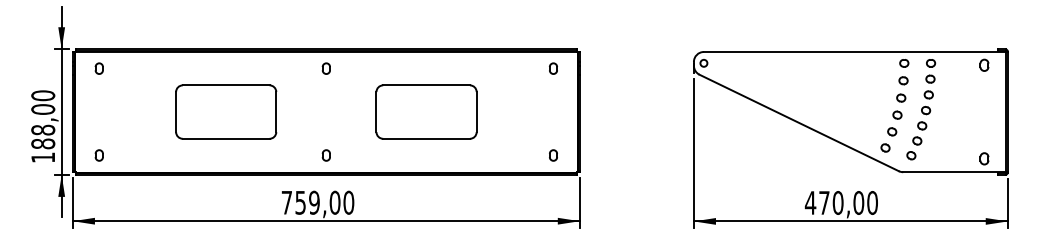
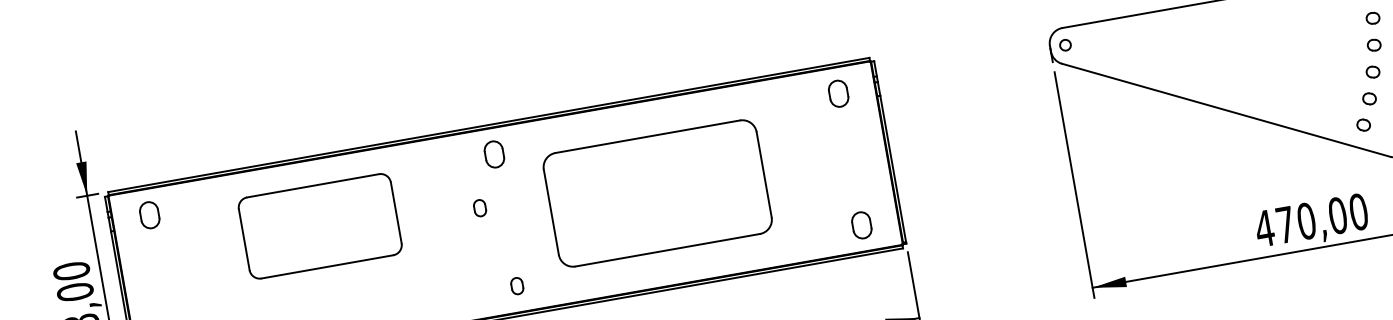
part: (98, 68) -> (148, 215), size x1.6
part: (325, 68) -> (492, 154), size x1.6
part: (553, 68) -> (838, 93), size x1.6
part: (310, 101) -> (478, 208), added
part: (226, 111) -> (320, 225), moved
part: (426, 111) -> (657, 192), size x1.4
part: (553, 155) -> (861, 225), size x1.6

